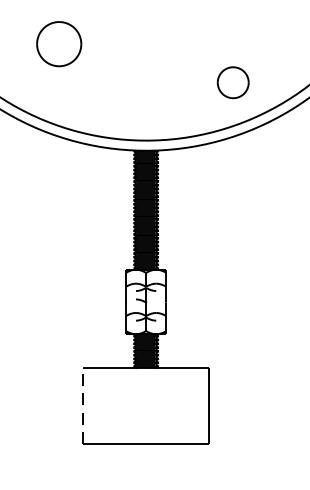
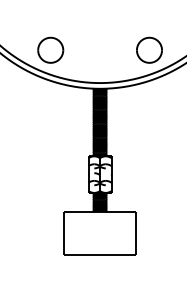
part: (58, 42) -> (50, 49), moved
part: (233, 81) -> (149, 49), size x1.43
line: (83, 405) -> (64, 233), dashed -> solid

